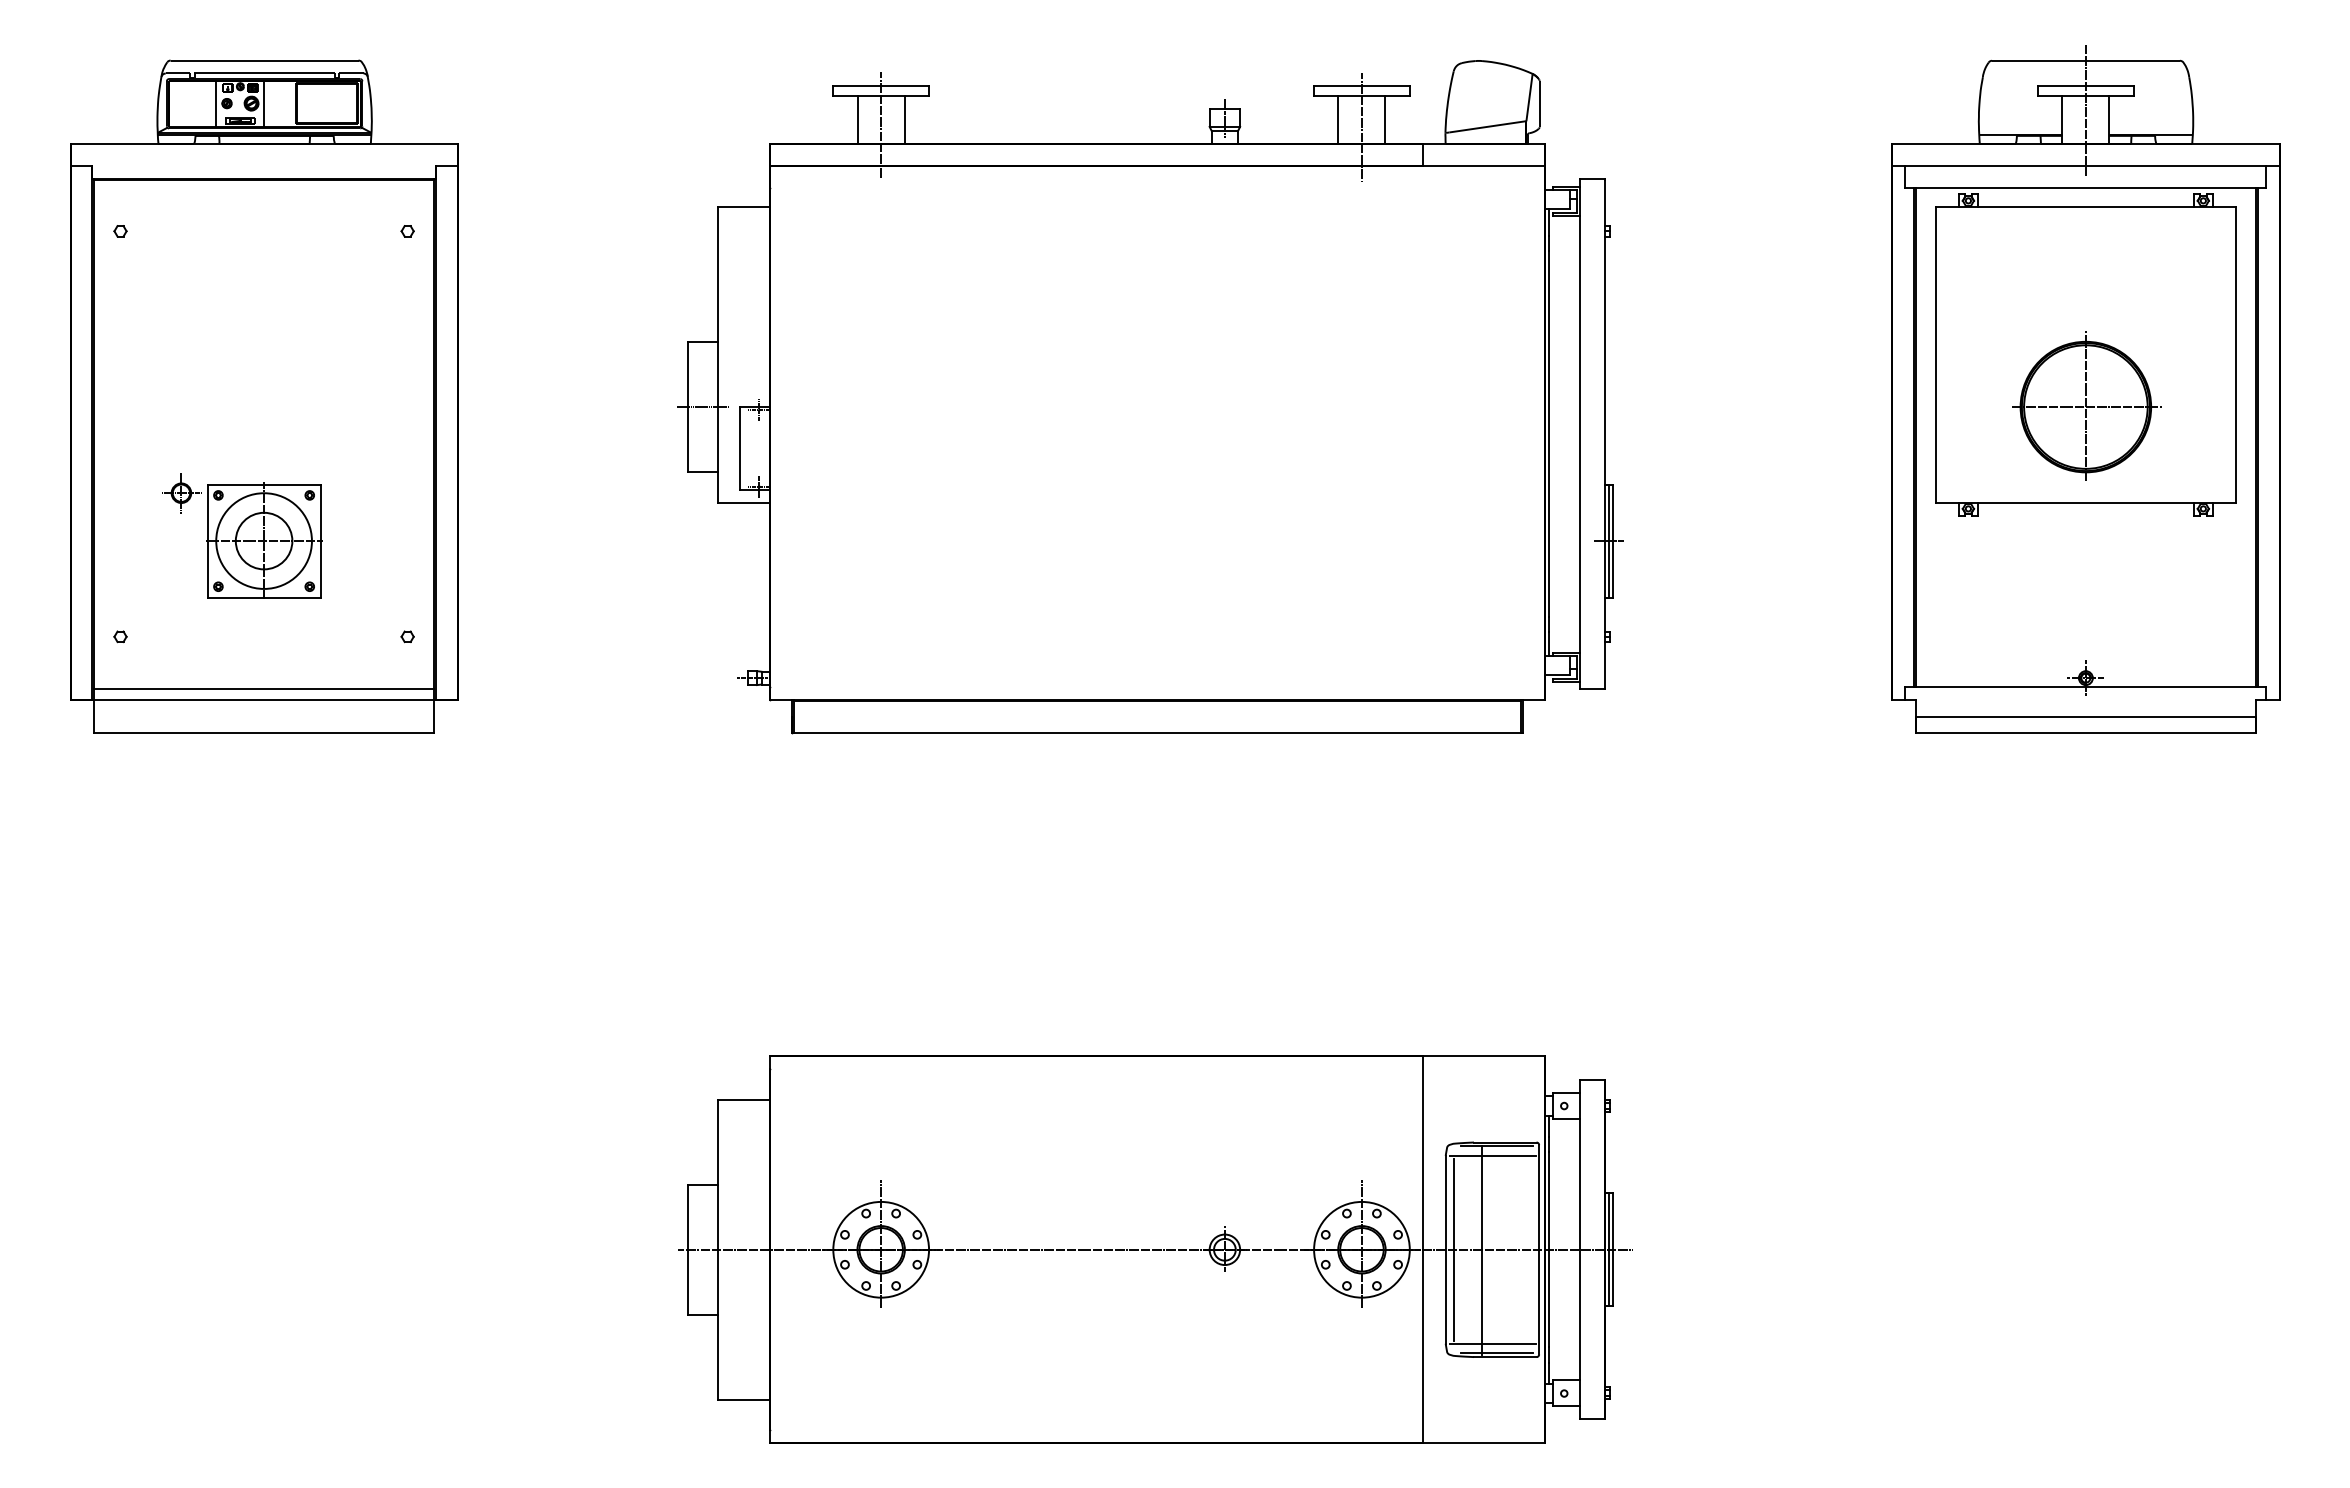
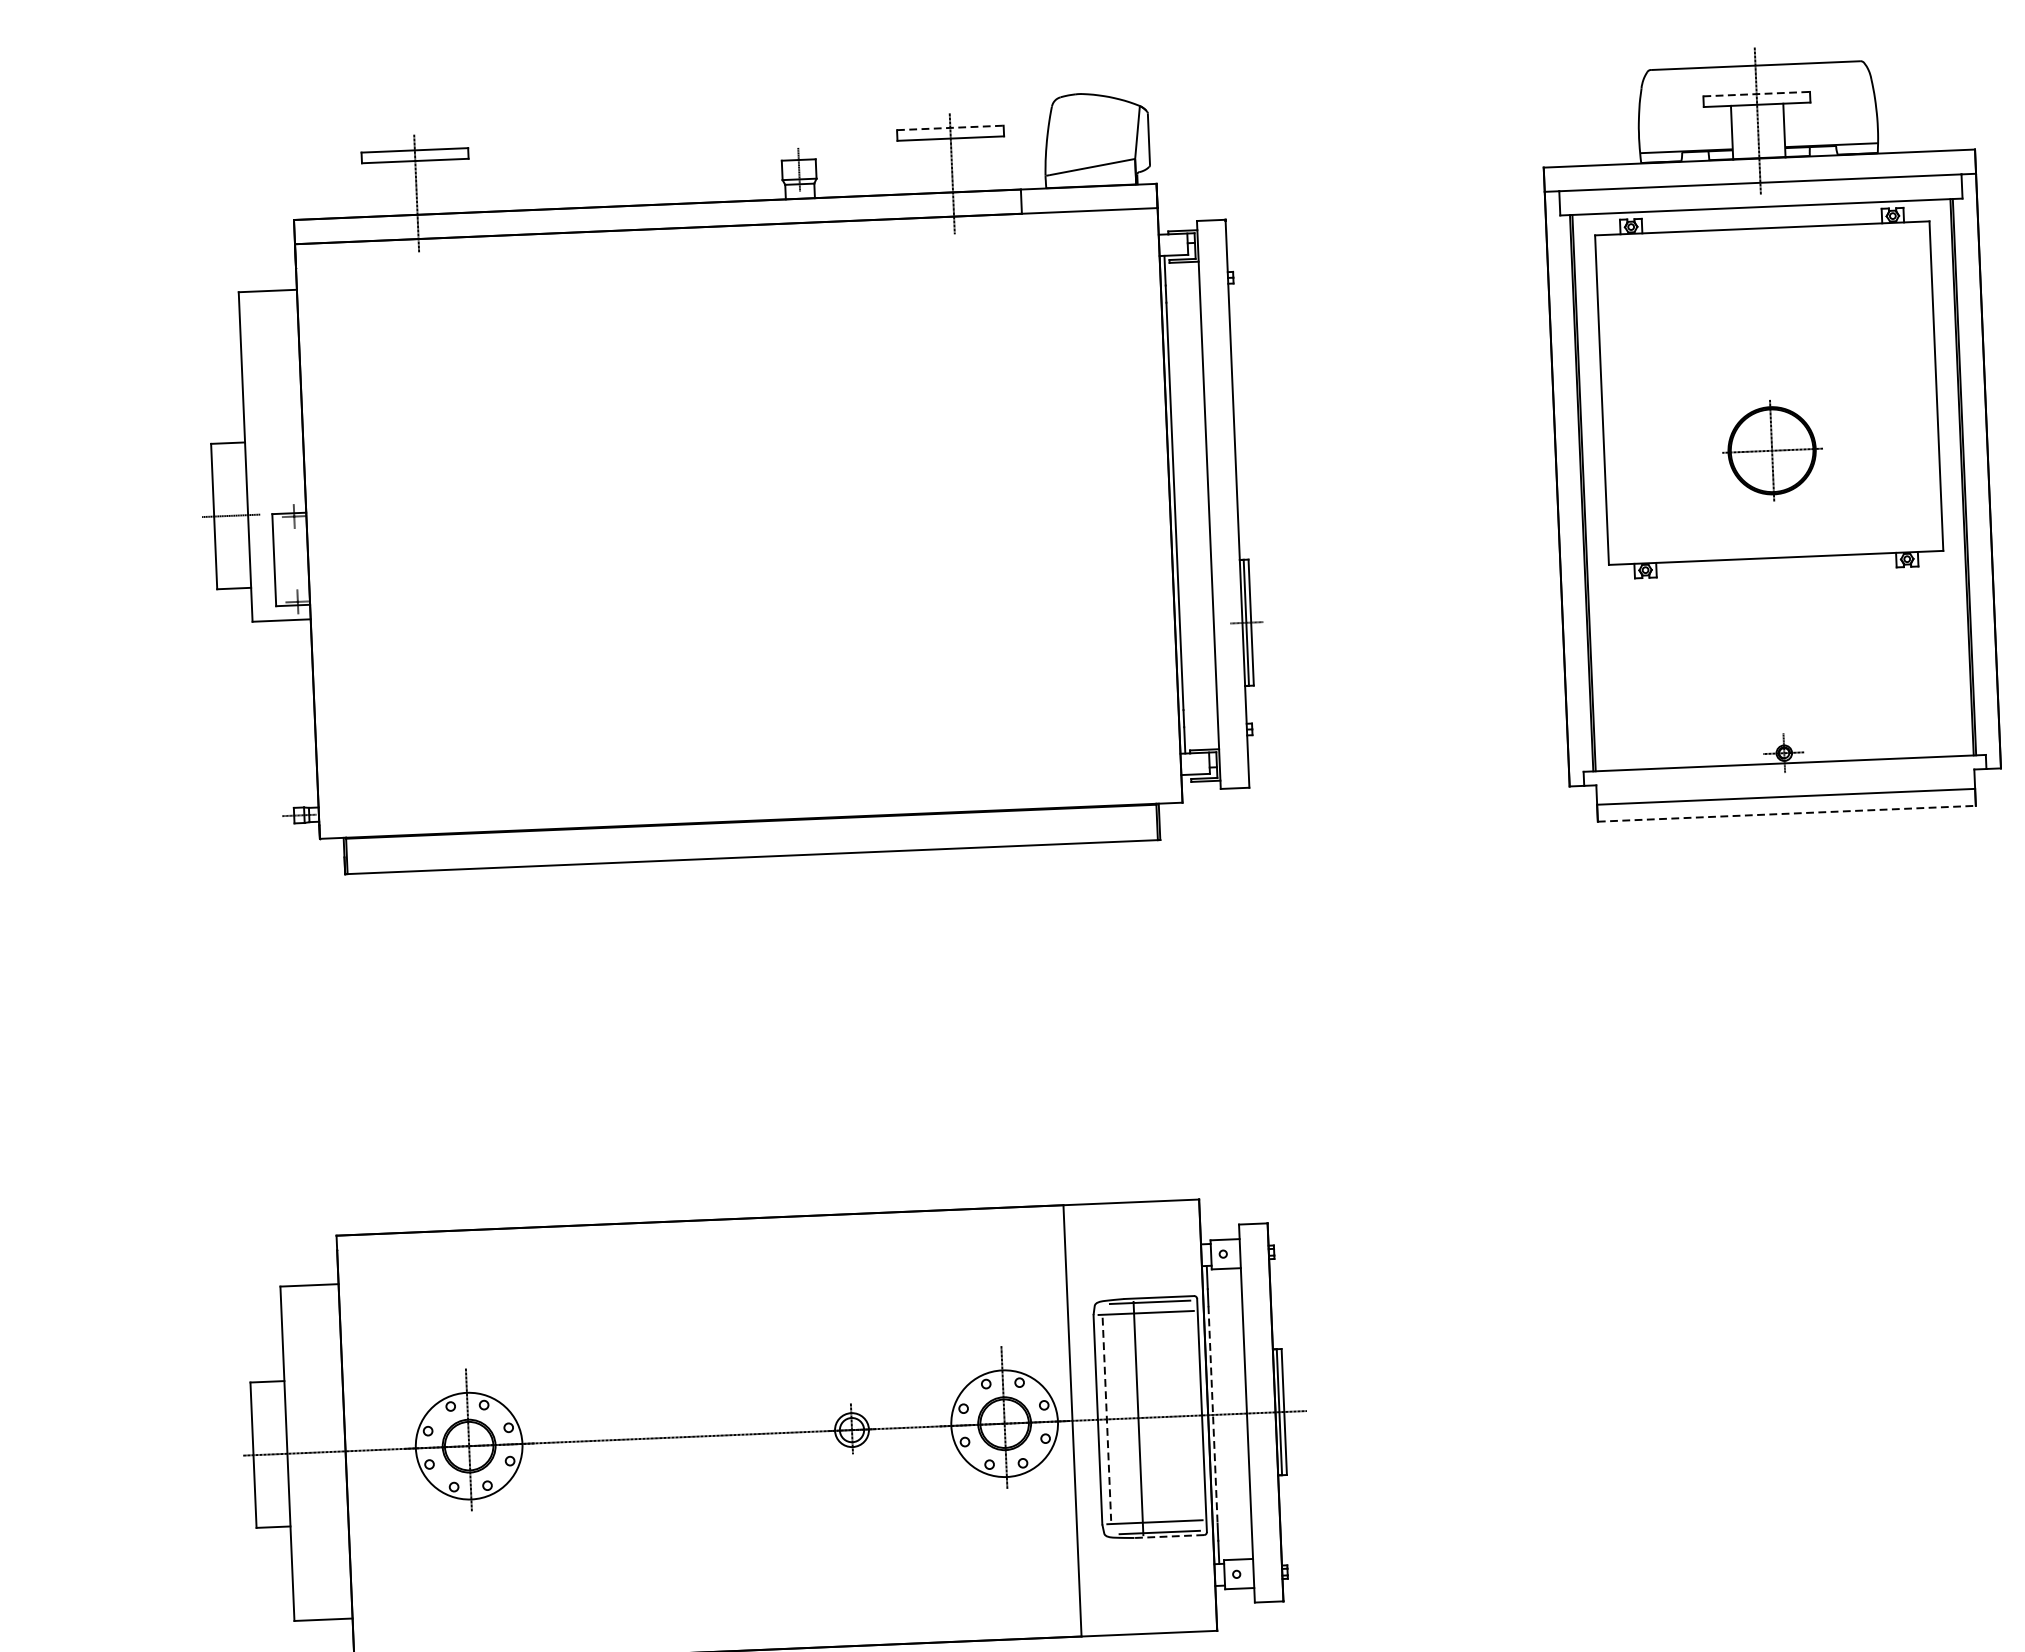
line: (1361, 86) -> (949, 128), solid -> dashed
line: (2085, 86) -> (1756, 94), solid -> dashed
line: (857, 120) -> (390, 189), removed
line: (904, 120) -> (442, 187), removed
line: (1338, 120) -> (925, 166), removed
line: (1385, 120) -> (978, 164), removed
part: (2086, 405) -> (1772, 449), size x0.6
line: (2085, 732) -> (1786, 813), solid -> dashed
line: (1549, 1249) -> (1213, 1414), solid -> dashed
line: (1453, 1250) -> (1106, 1420), solid -> dashed
line: (1504, 1357) -> (1168, 1537), solid -> dashed

